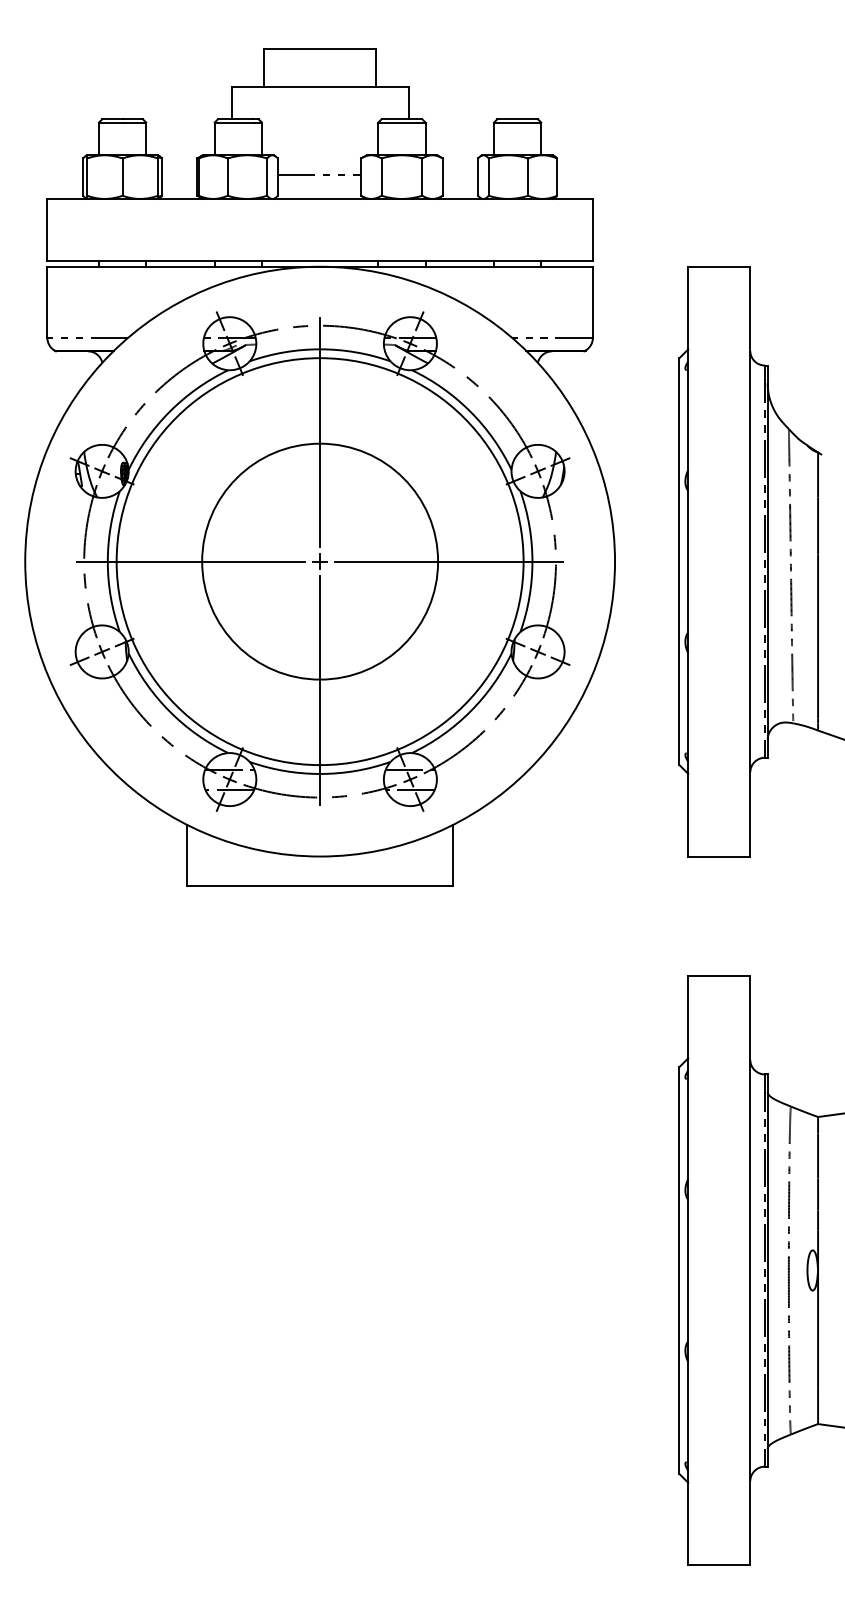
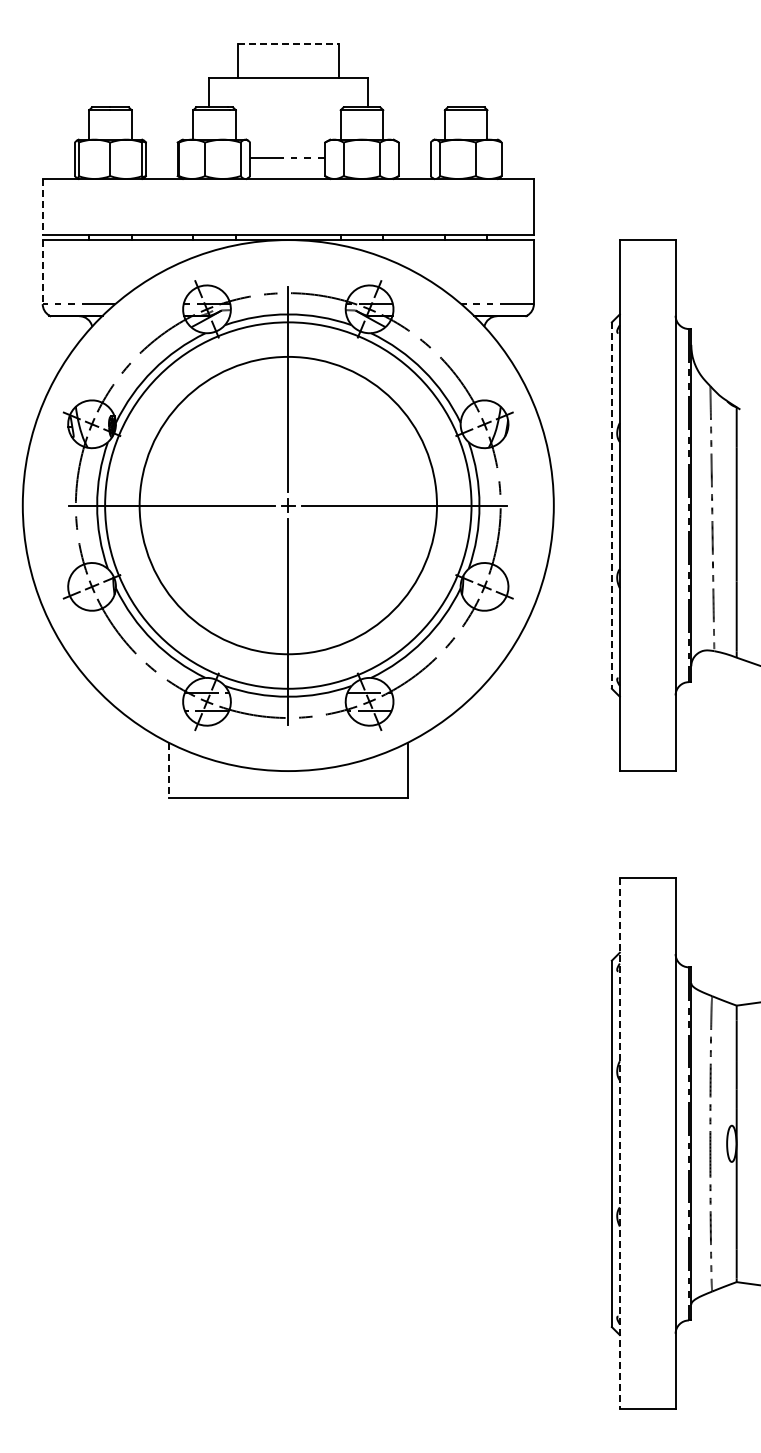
line: (320, 48) -> (288, 43), solid -> dashed
line: (47, 229) -> (42, 206), solid -> dashed
line: (47, 302) -> (42, 272), solid -> dashed
circle: (320, 561) -> (288, 505), size x1.4
line: (679, 562) -> (611, 506), solid -> dashed
line: (187, 855) -> (168, 770), solid -> dashed
line: (687, 1270) -> (619, 1143), solid -> dashed

